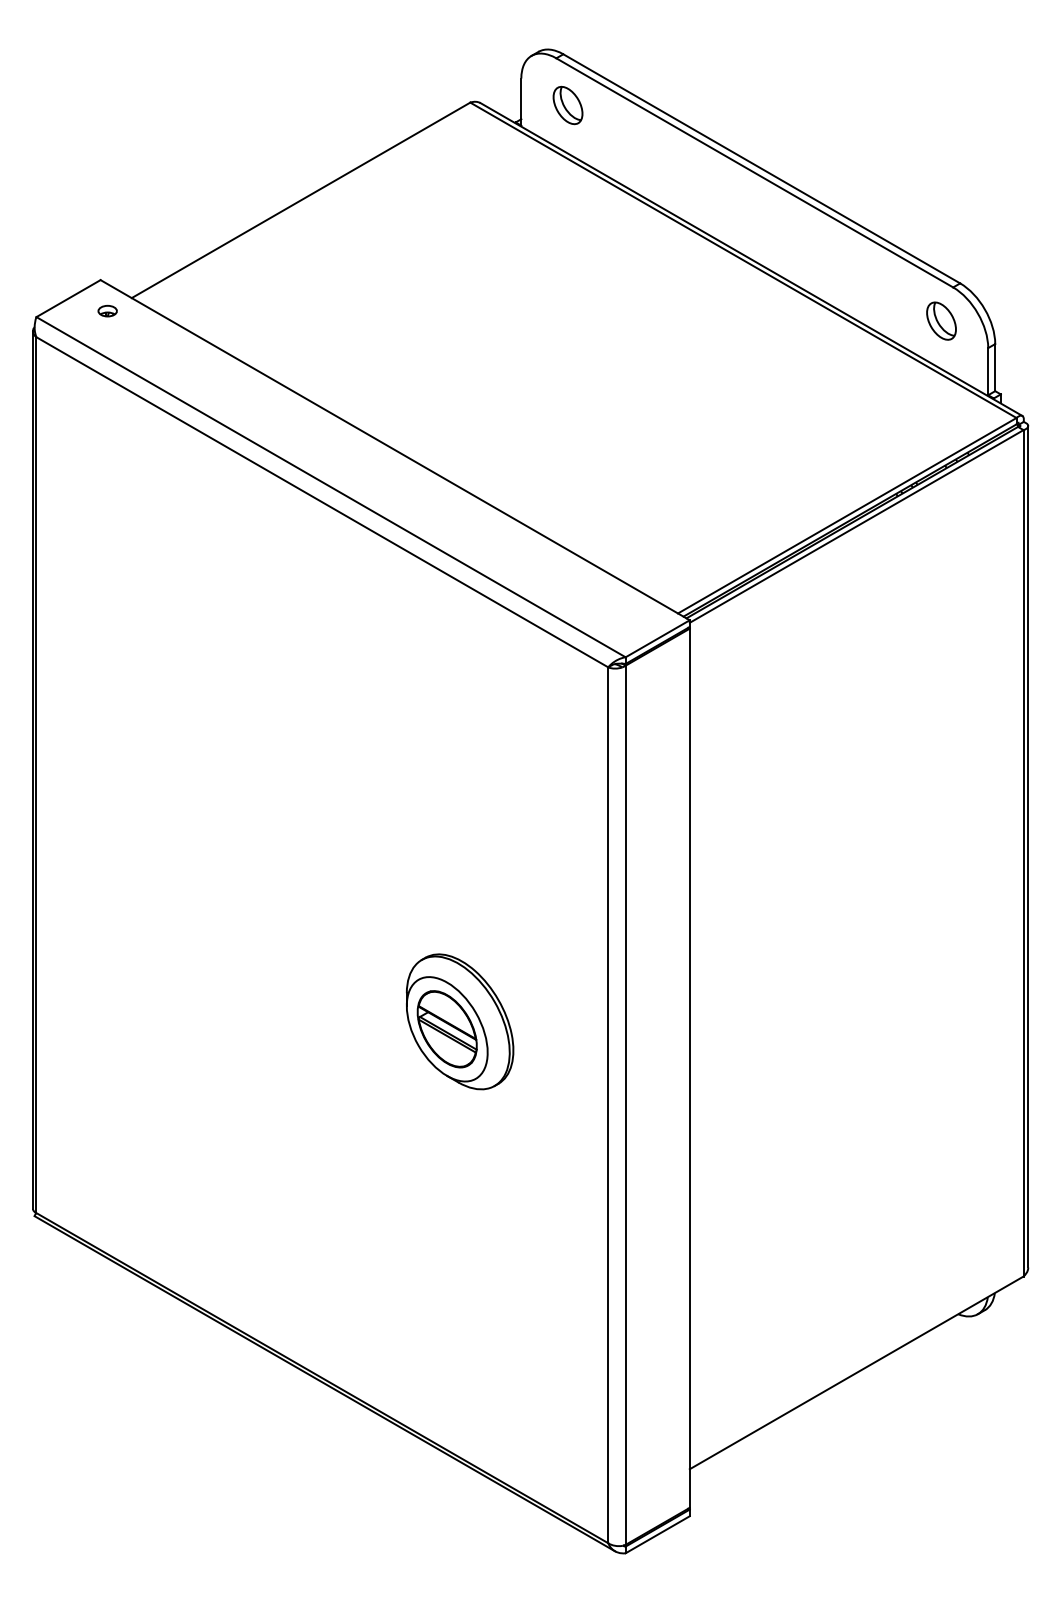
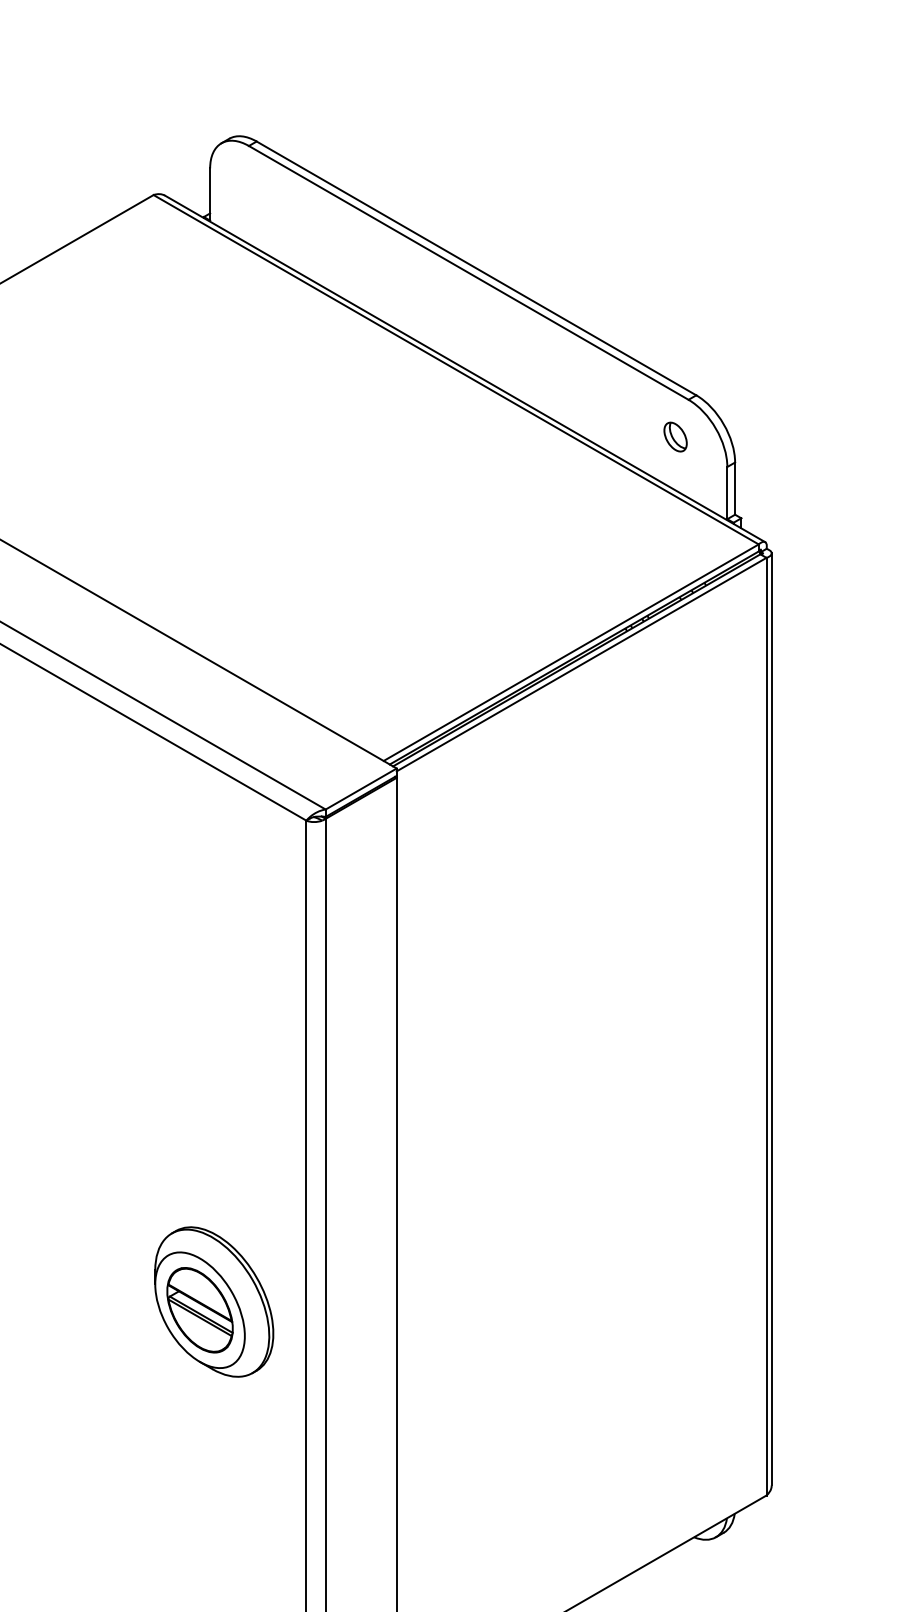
part: (567, 105) -> (261, 198), removed
part: (941, 320) -> (675, 436), size x0.7
part: (460, 1021) -> (214, 1301), moved

